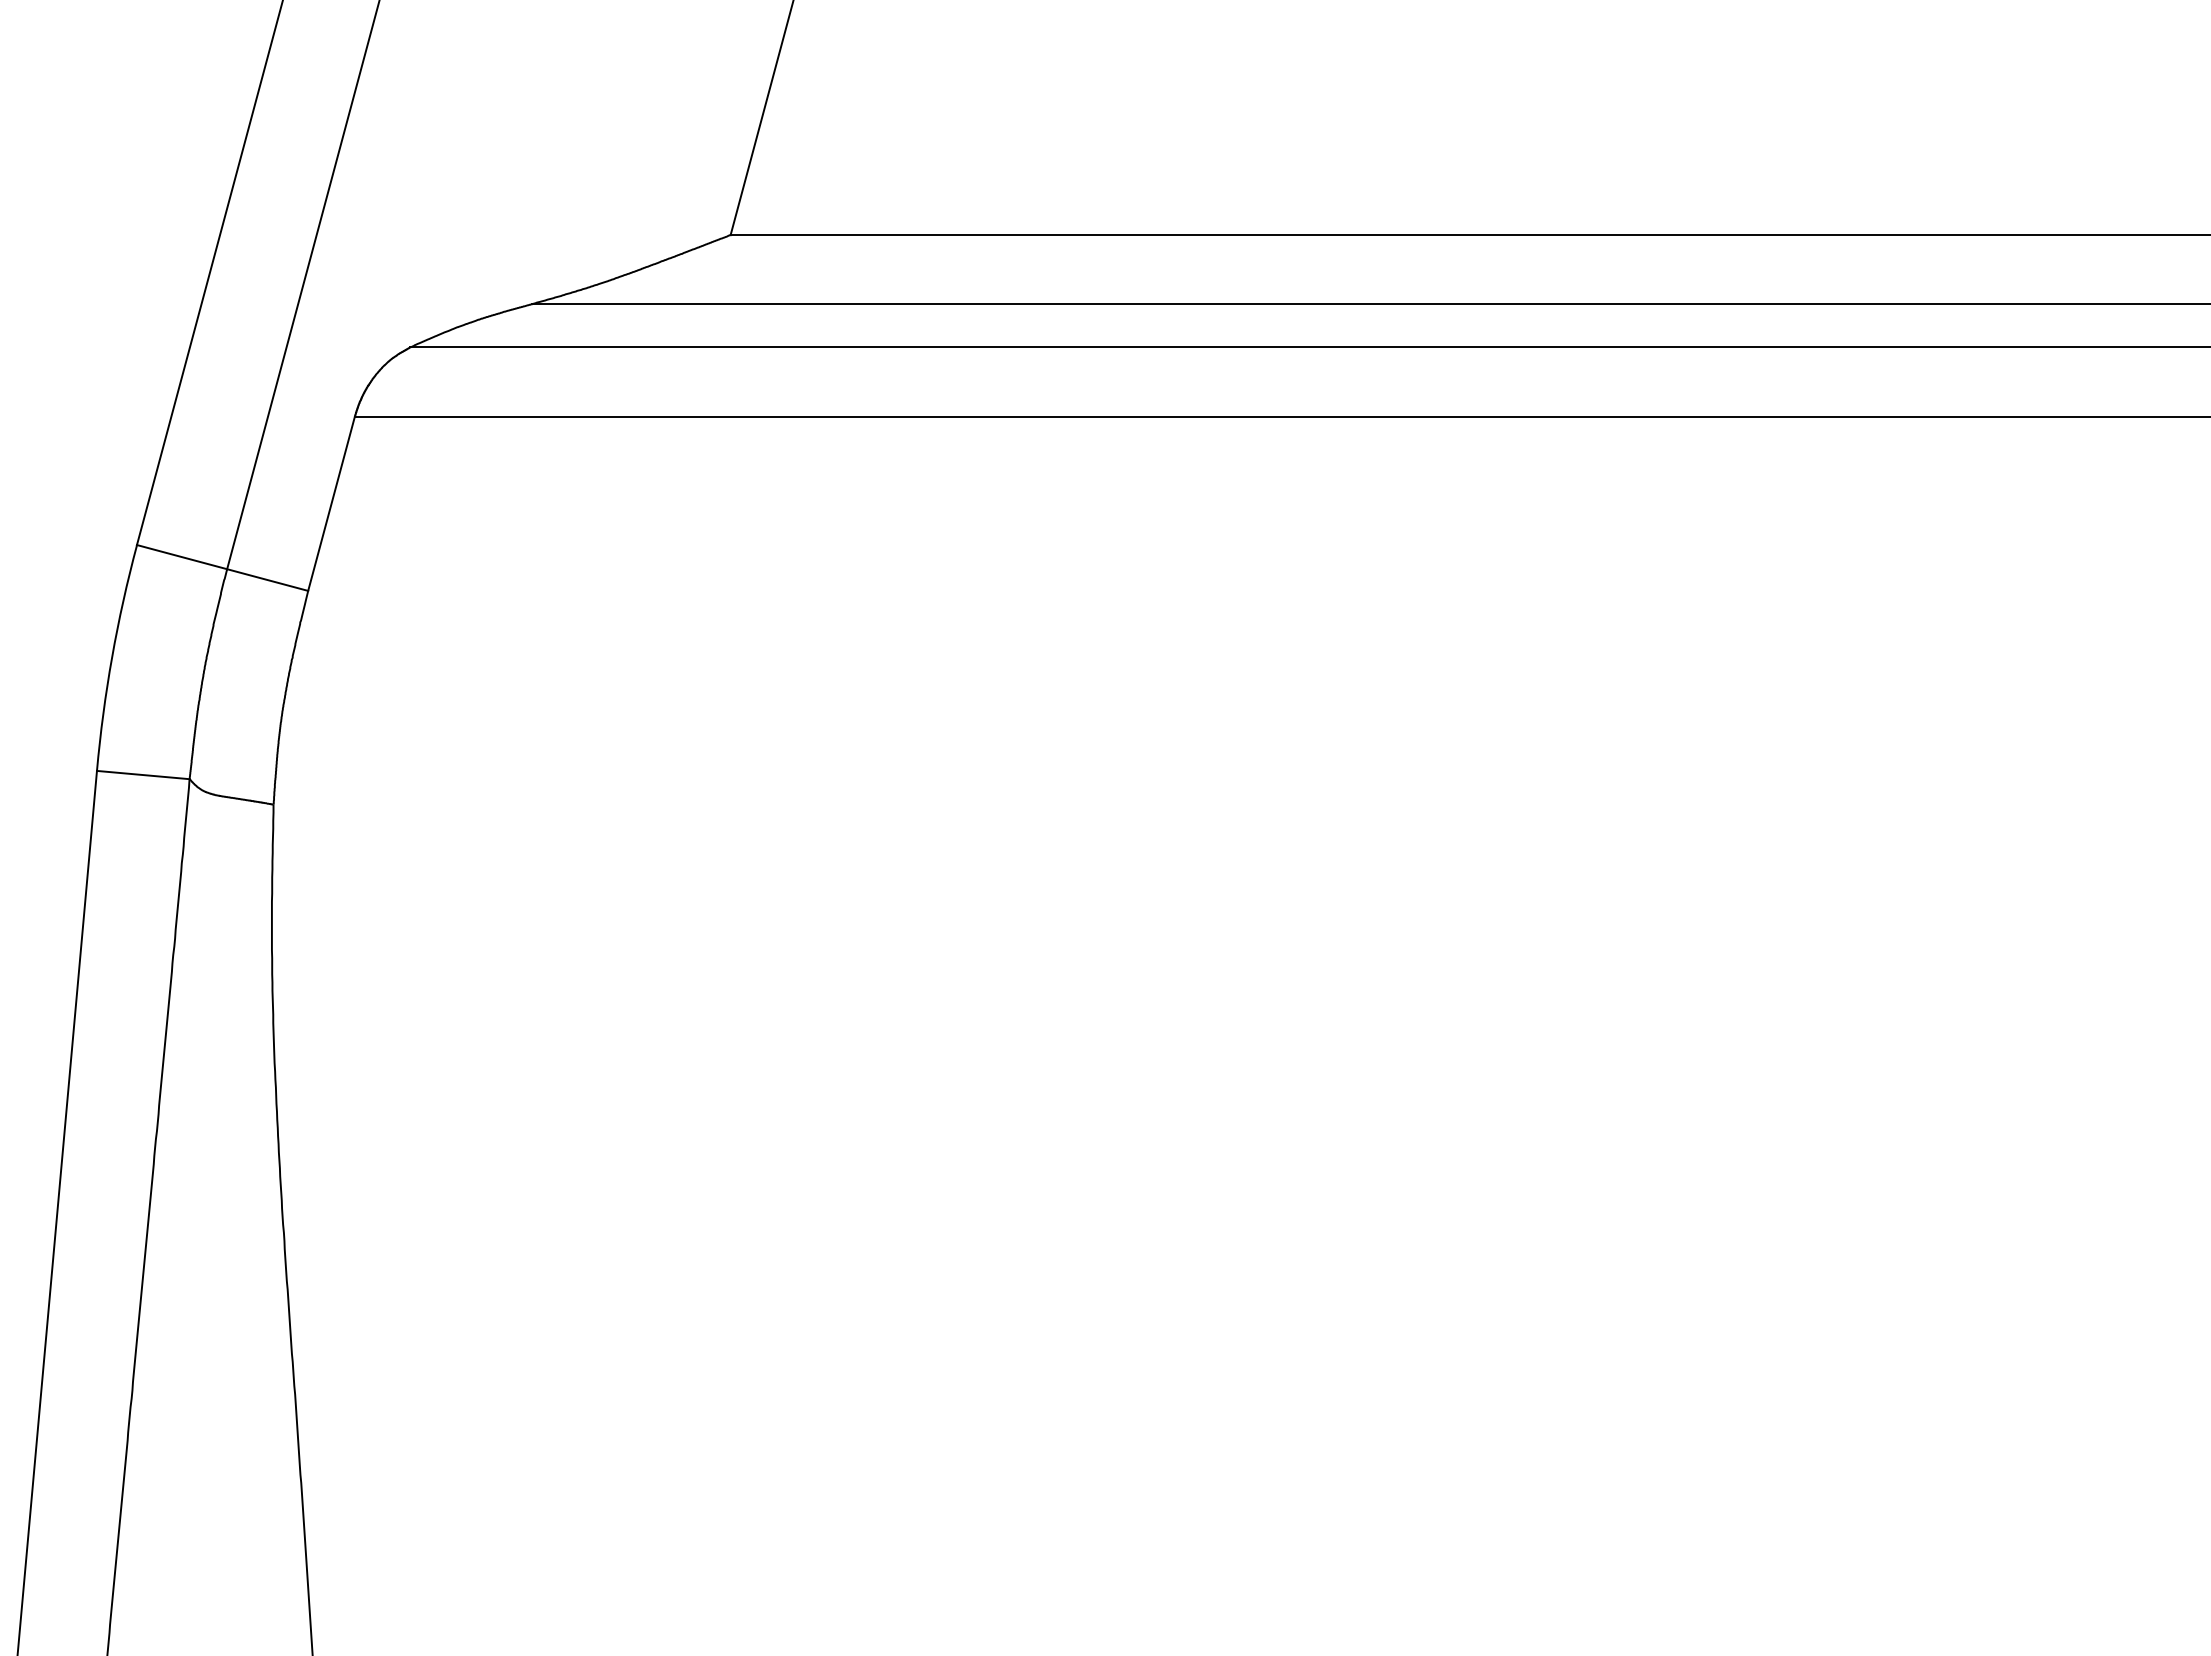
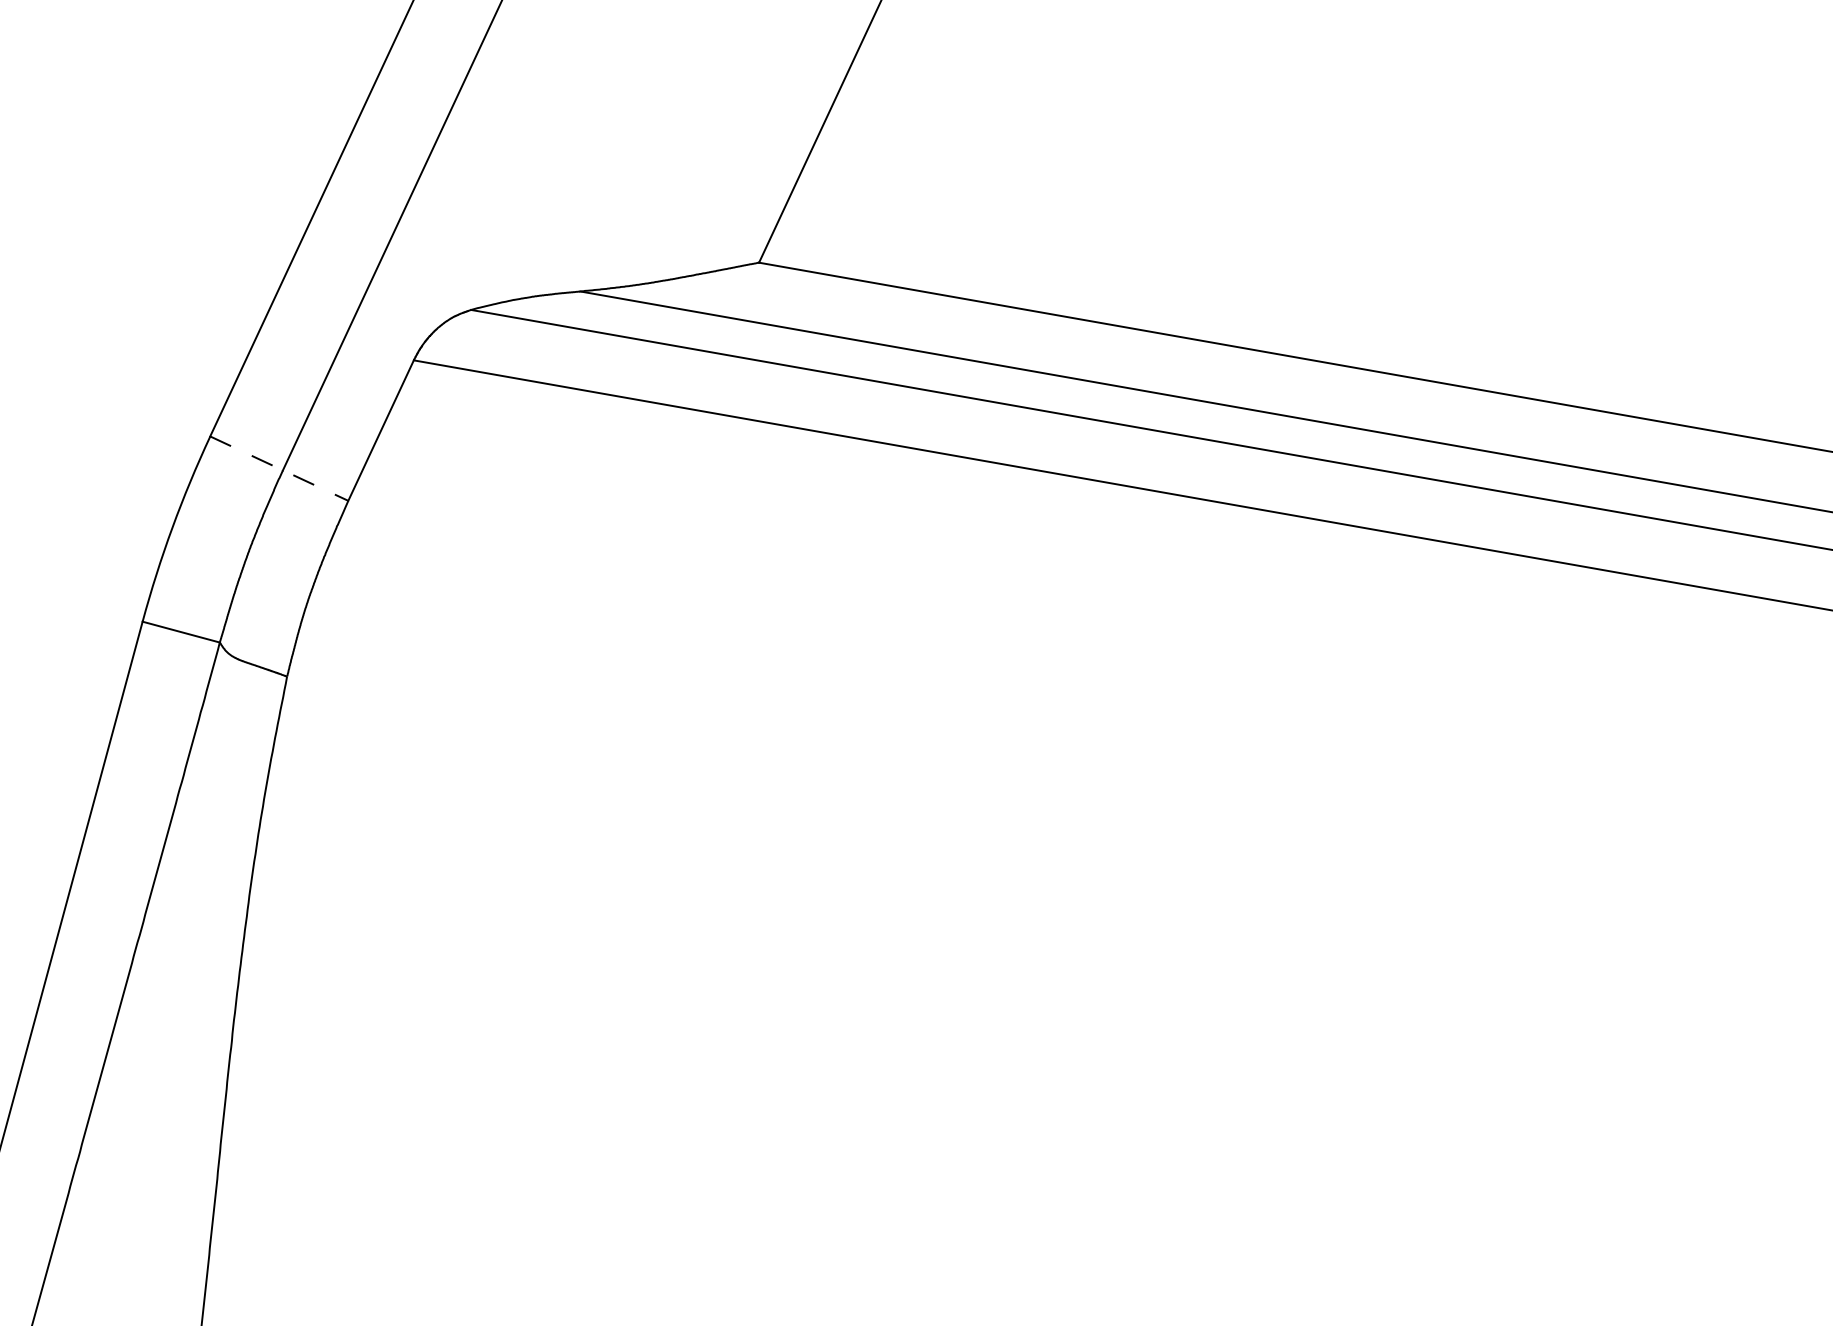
line: (222, 567) -> (279, 468), solid -> dashed

